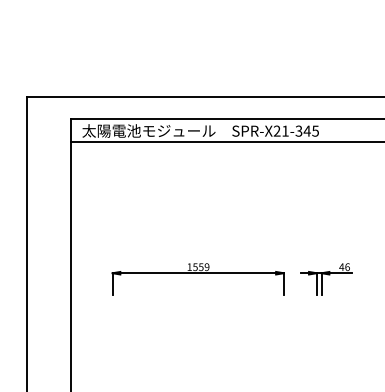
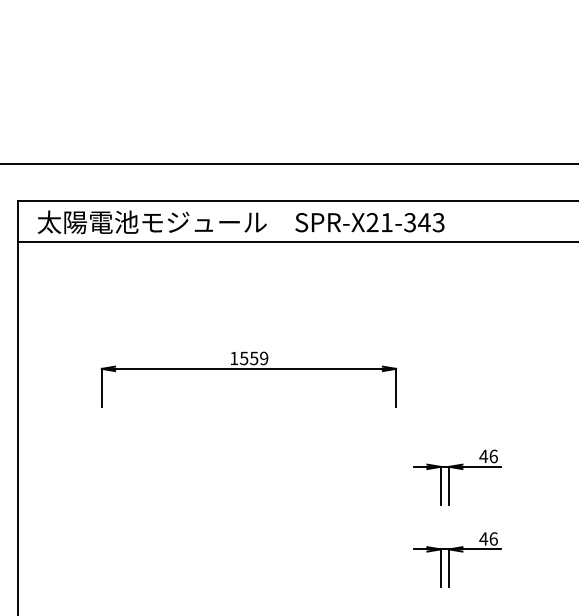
text: (315, 130) -> (438, 221), SPR-X21-345 -> SPR-X21-343
part: (197, 279) -> (247, 379), moved
part: (326, 327) -> (457, 560), added

